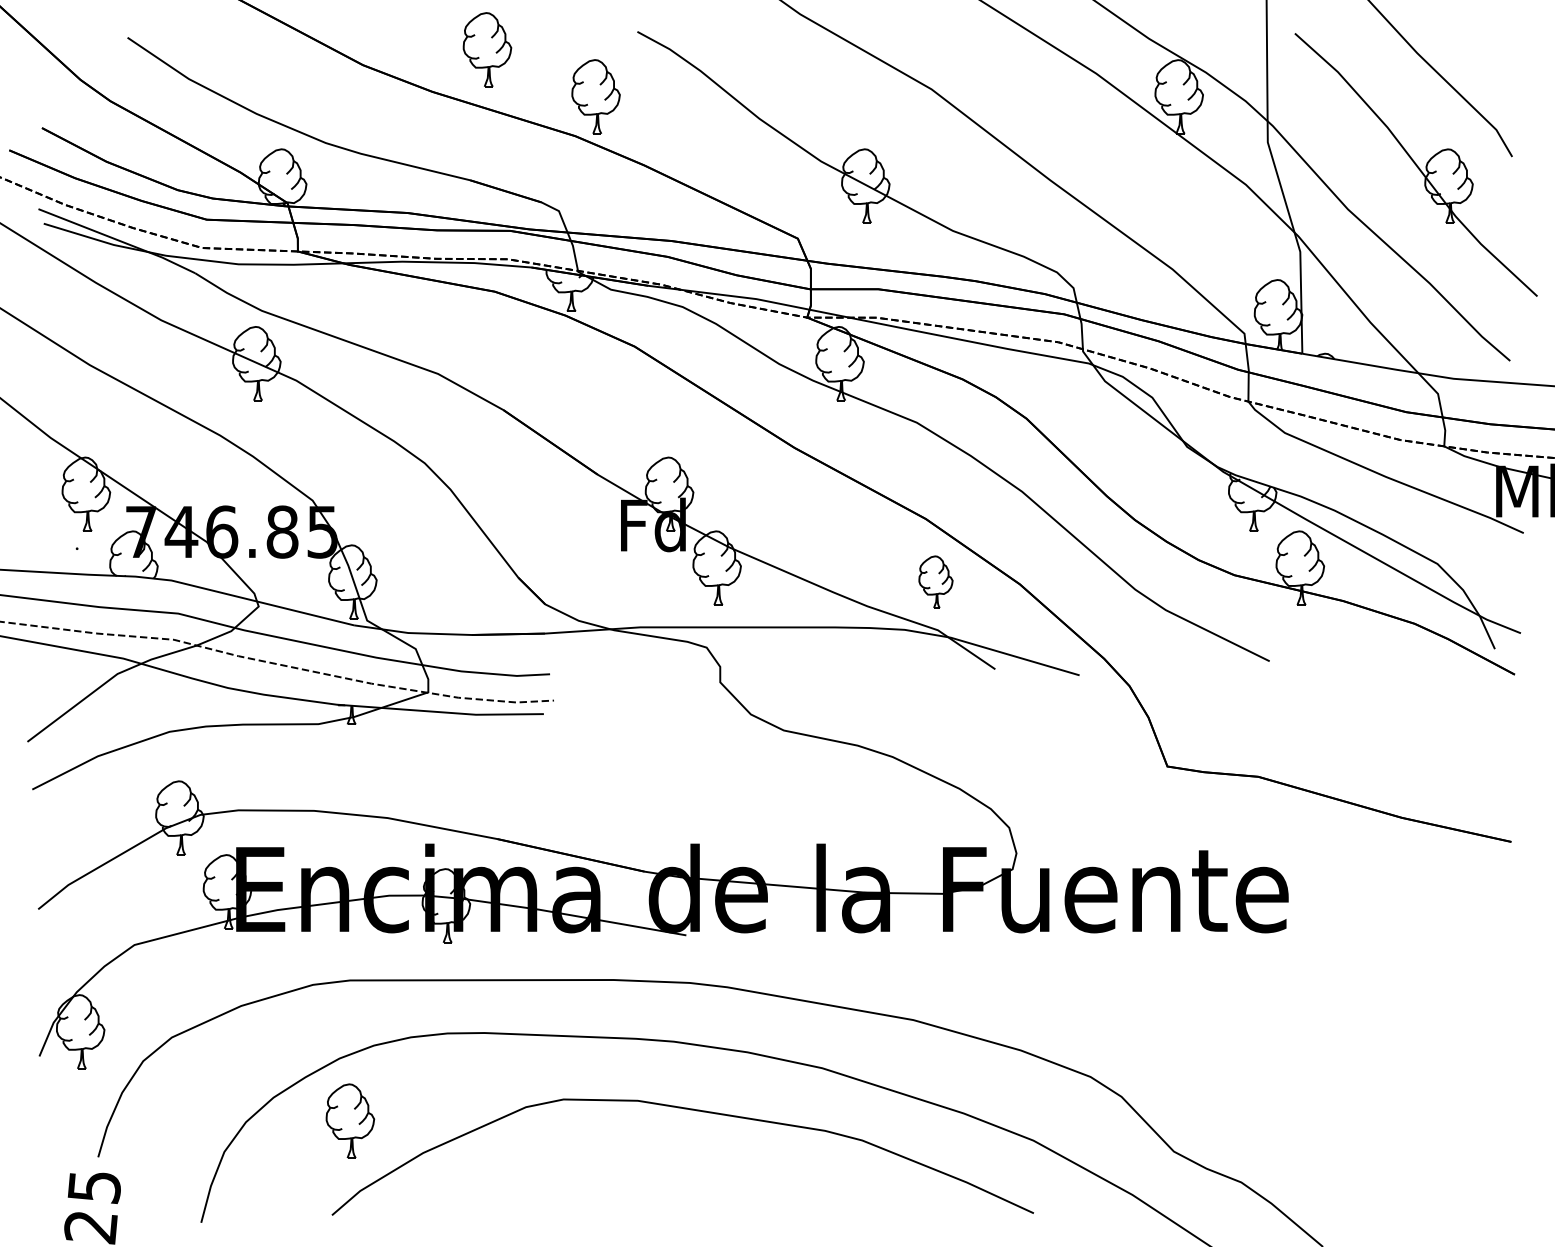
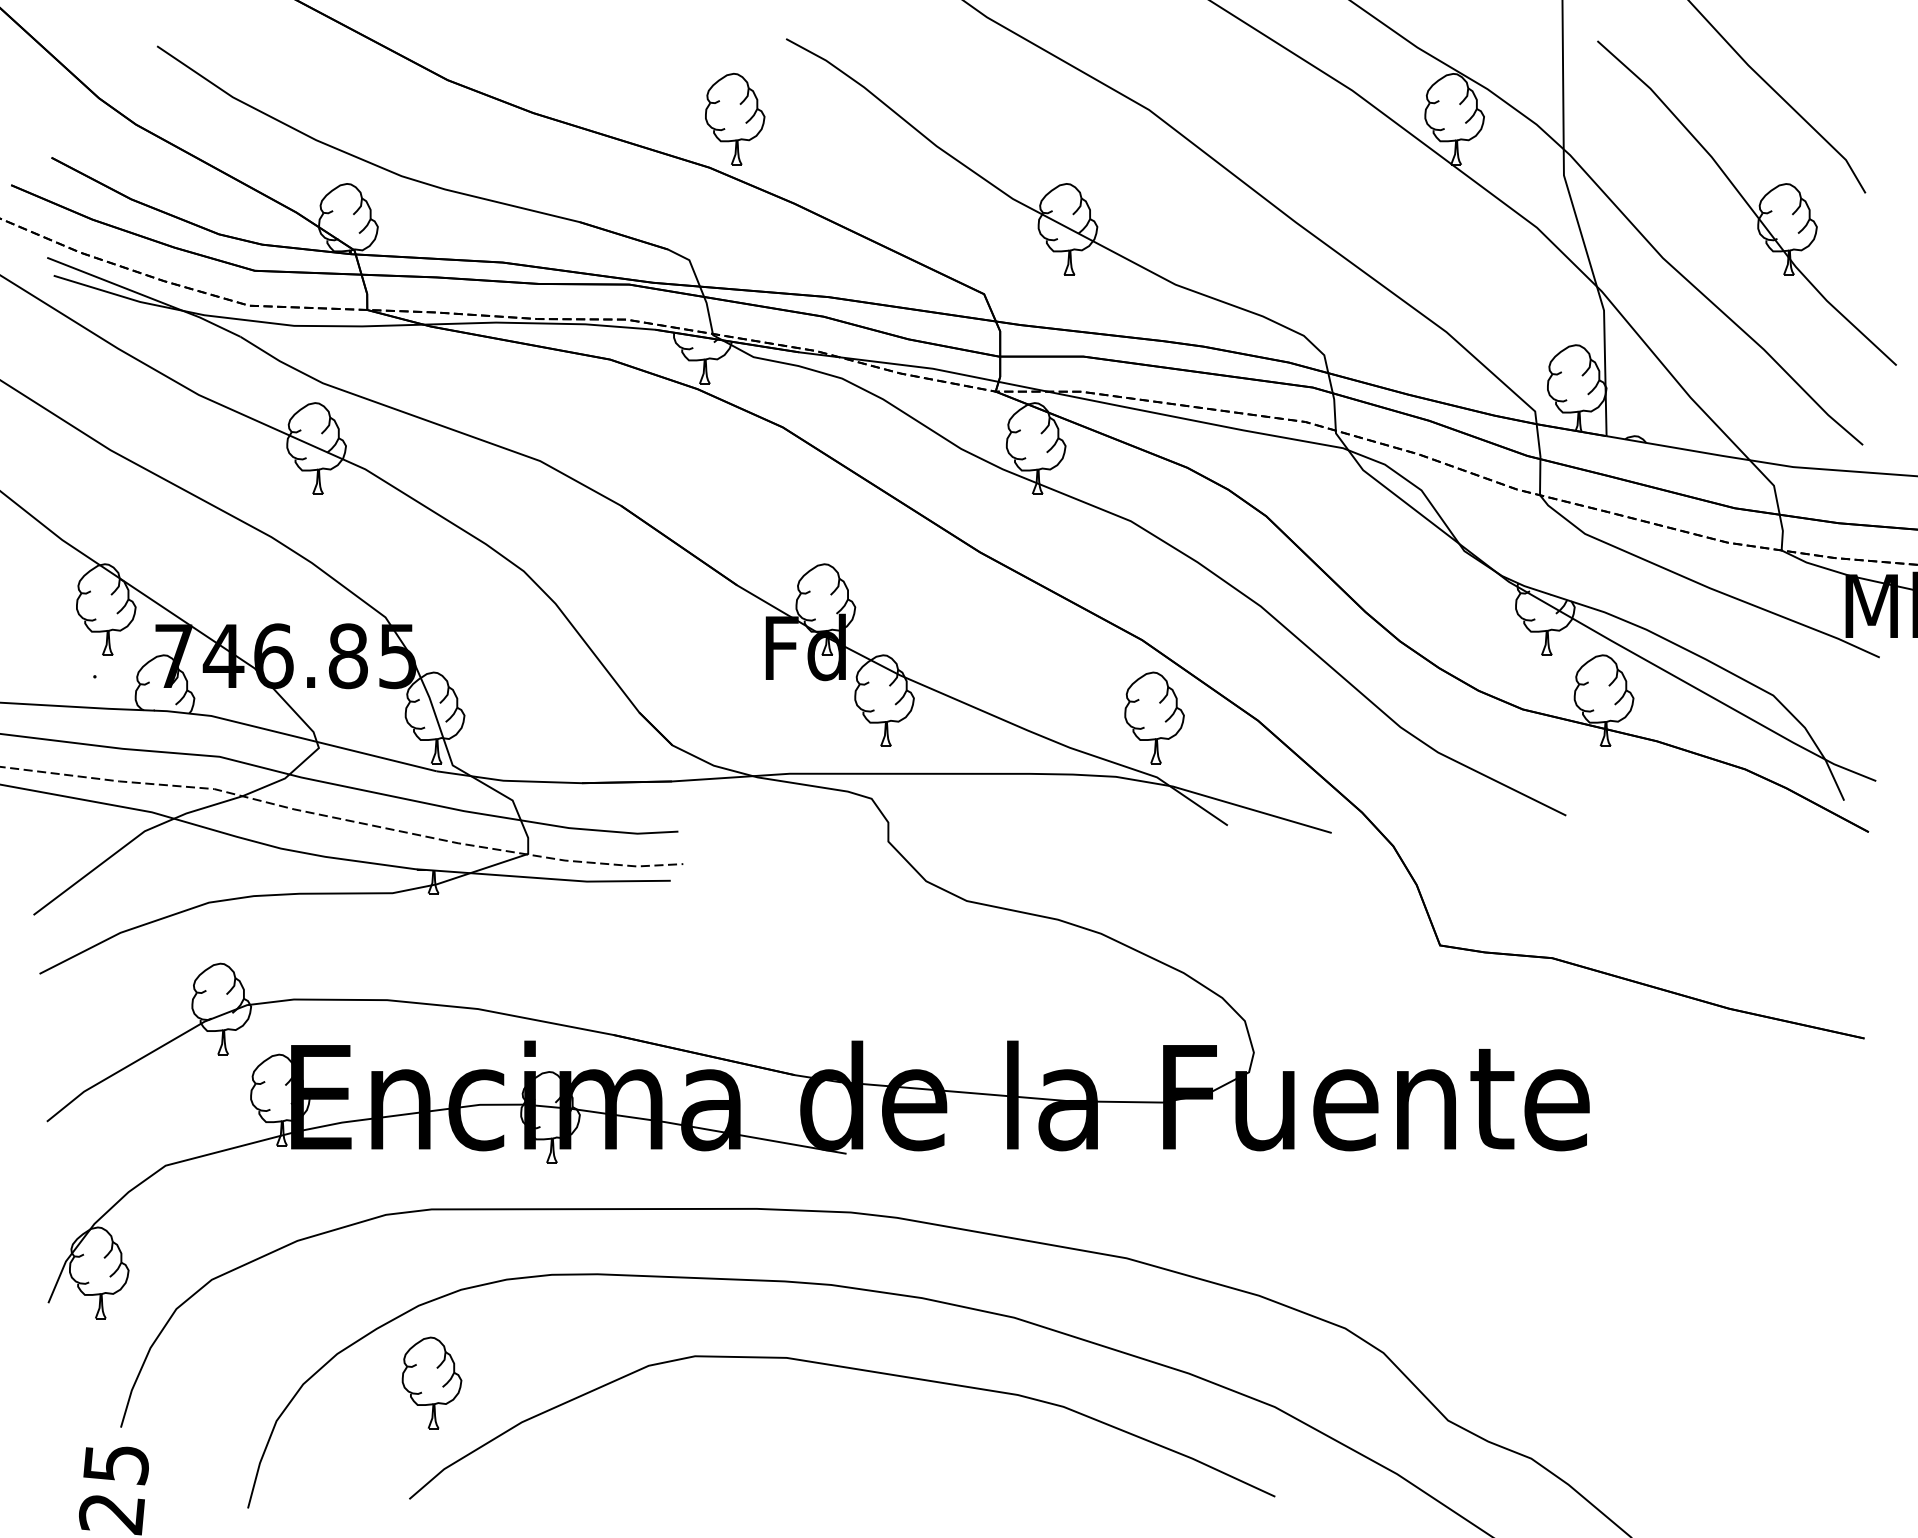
part: (487, 50) -> (601, 61), removed
part: (935, 581) -> (1154, 717), size x1.43

